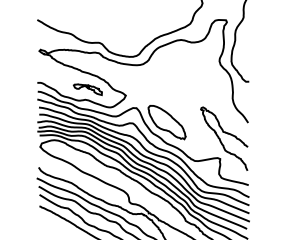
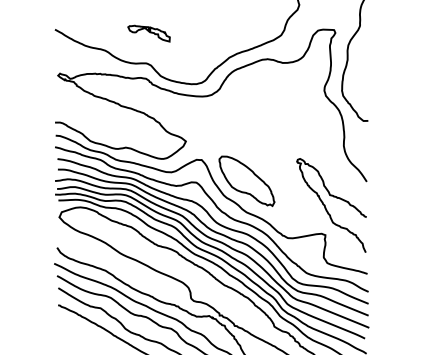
part: (87, 89) -> (148, 33), moved

